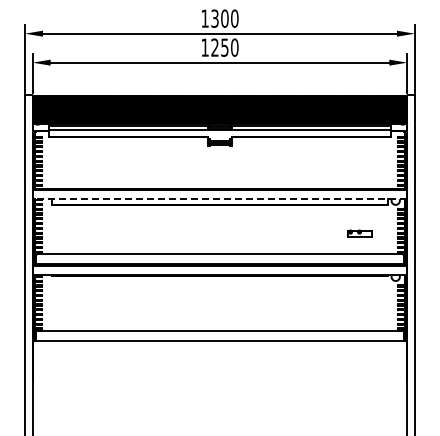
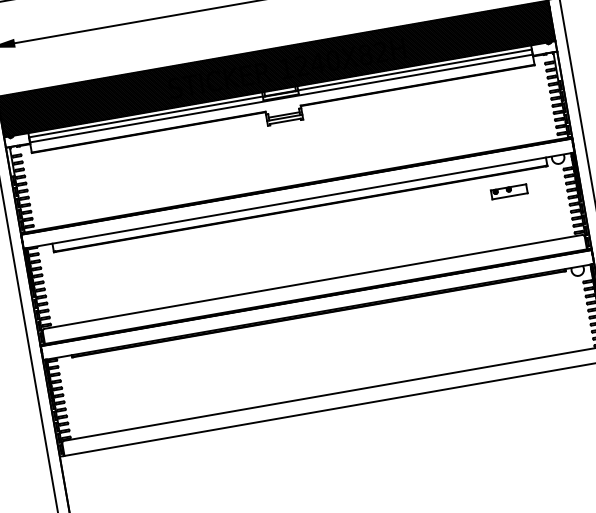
line: (219, 199) -> (298, 201), dashed -> solid
part: (359, 233) -> (509, 191), moved

